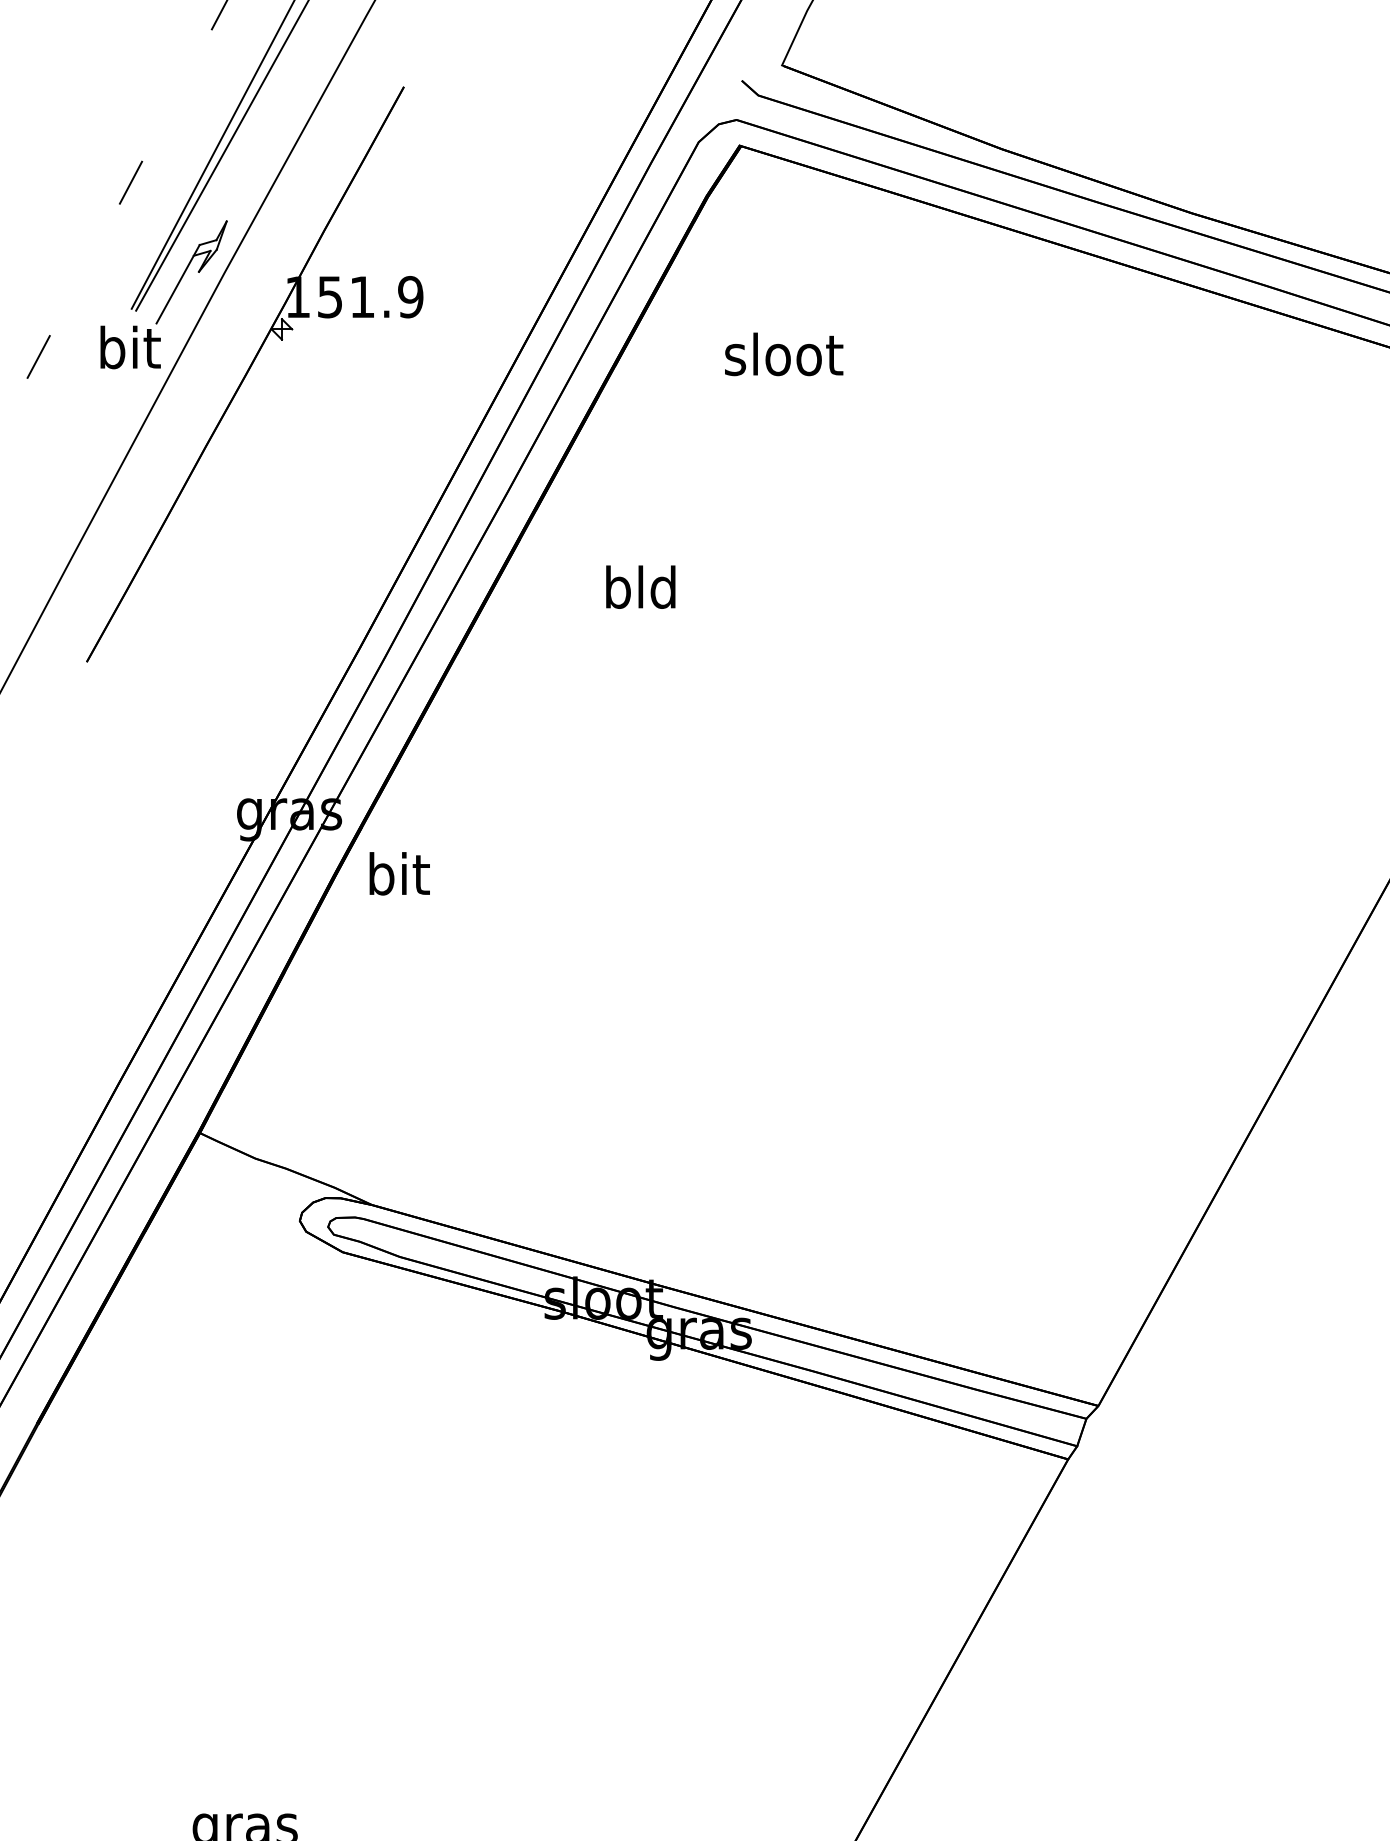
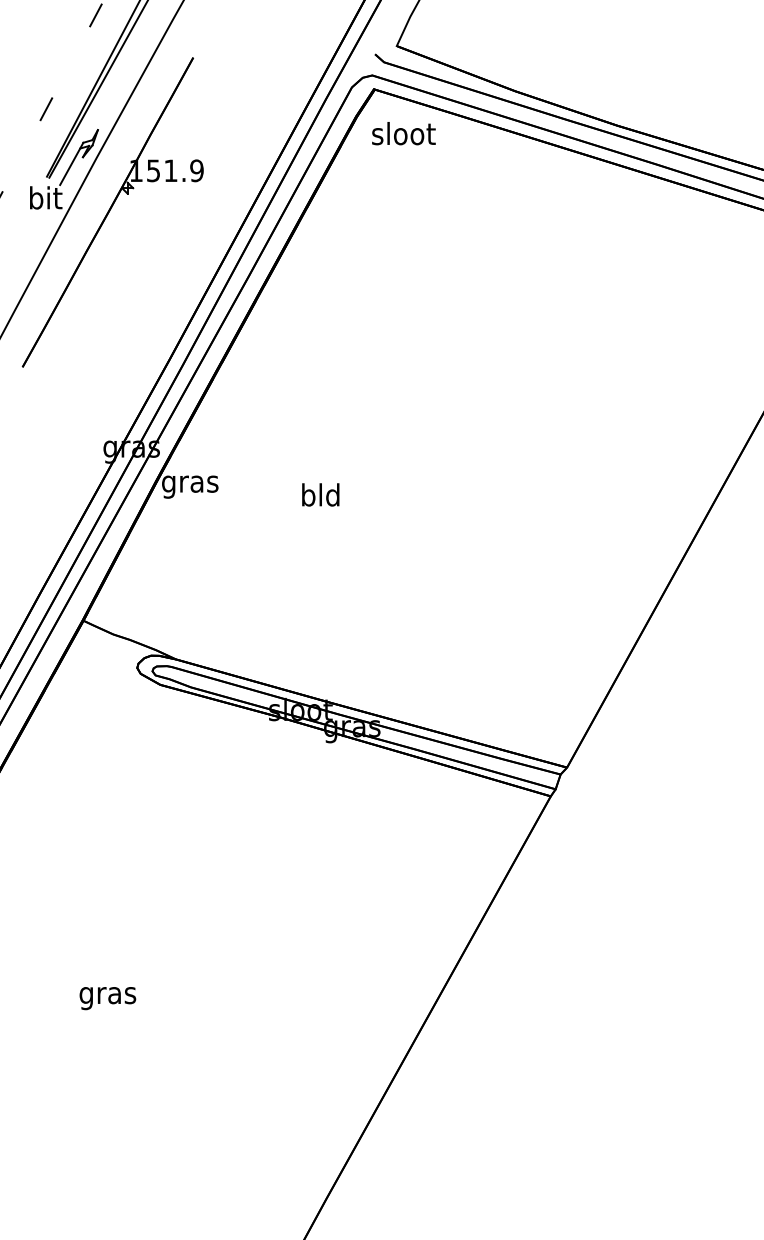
text: (783, 354) -> (403, 133), moved
text: (640, 586) -> (320, 494), moved
text: (398, 878) -> (190, 483), bit -> gras

